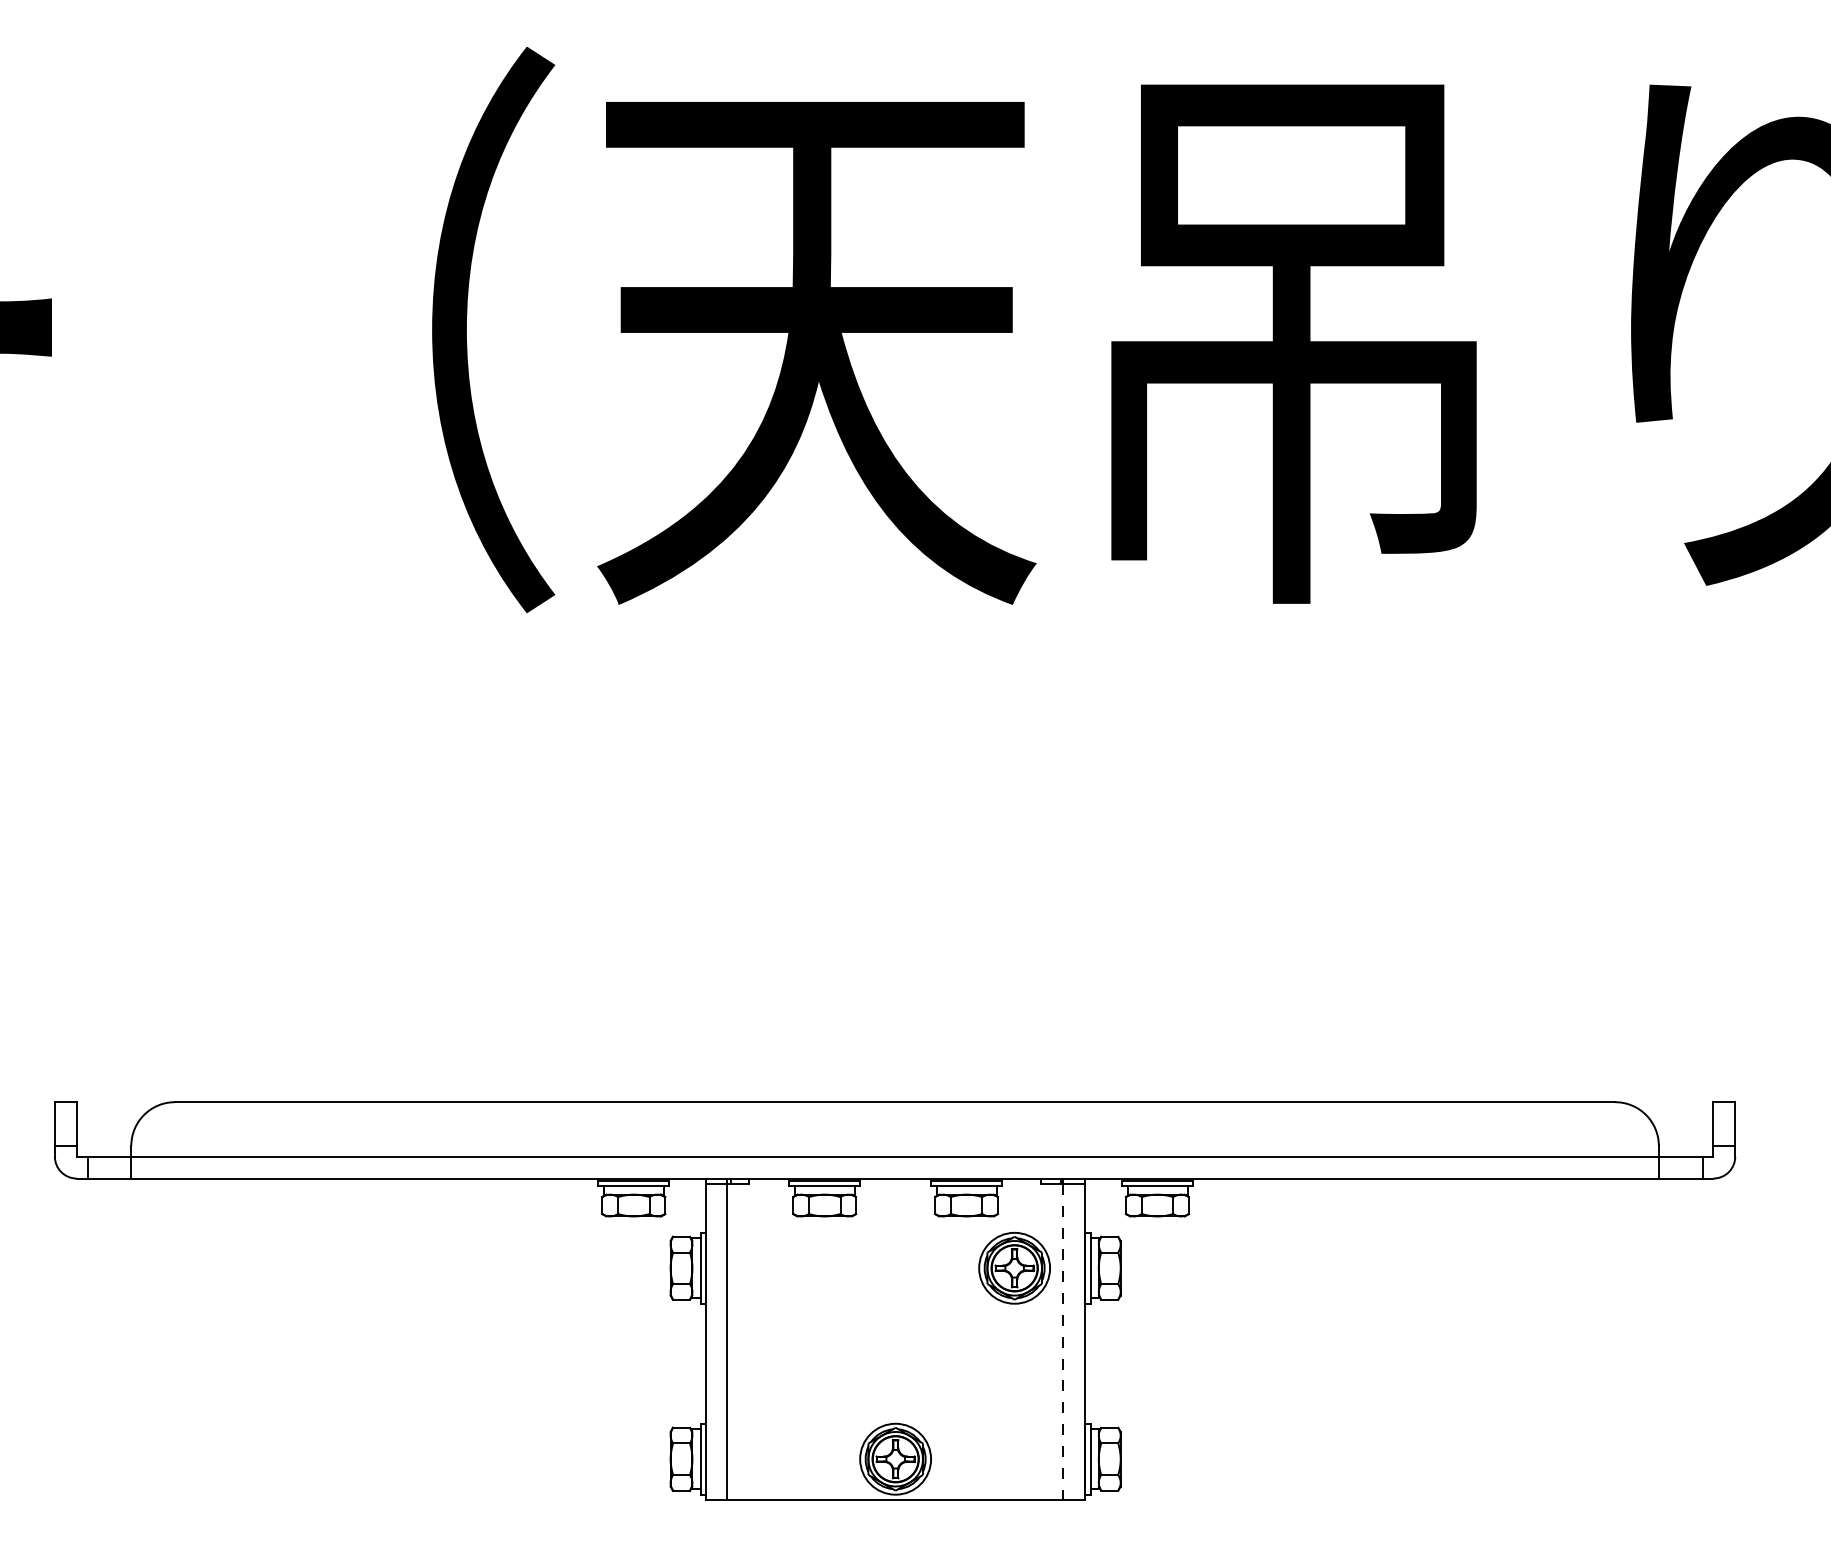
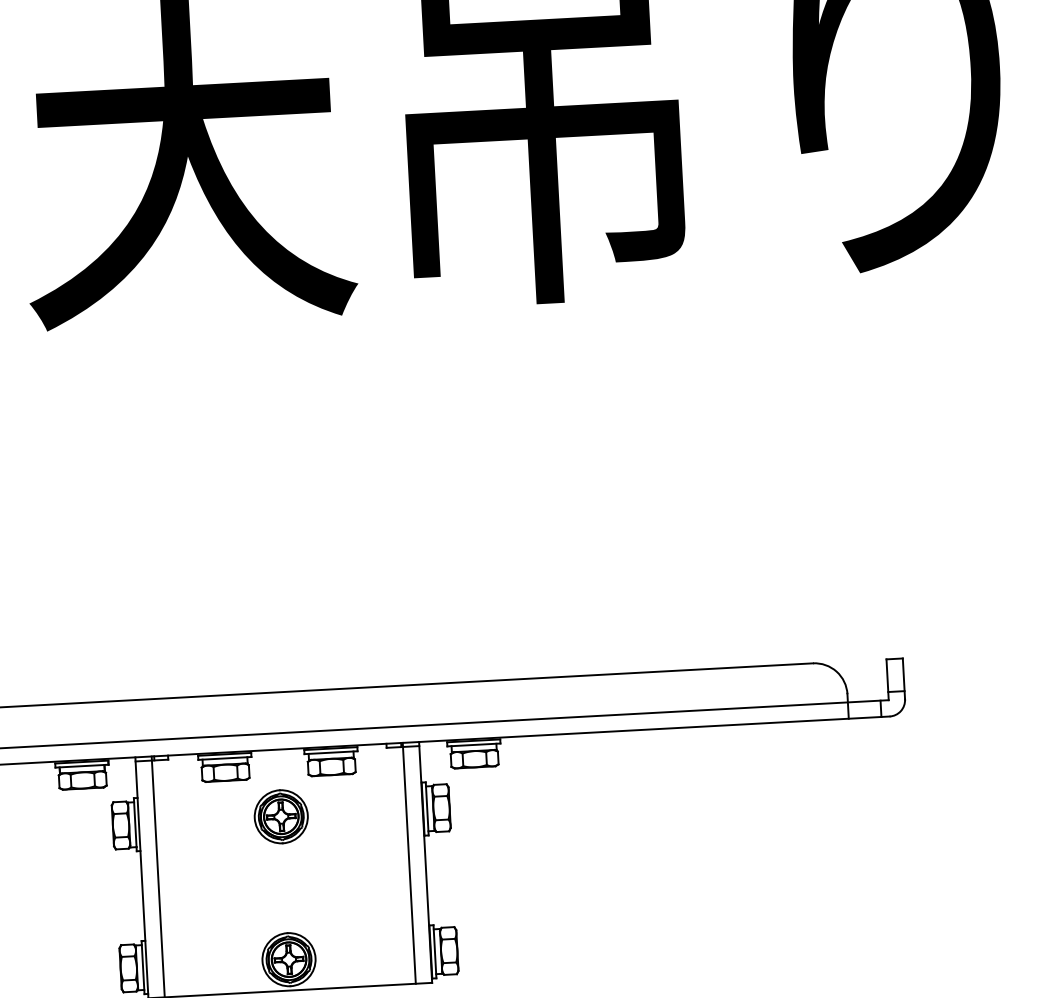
part: (1014, 1267) -> (281, 816), moved
line: (1062, 1342) -> (409, 865), dashed -> solid

